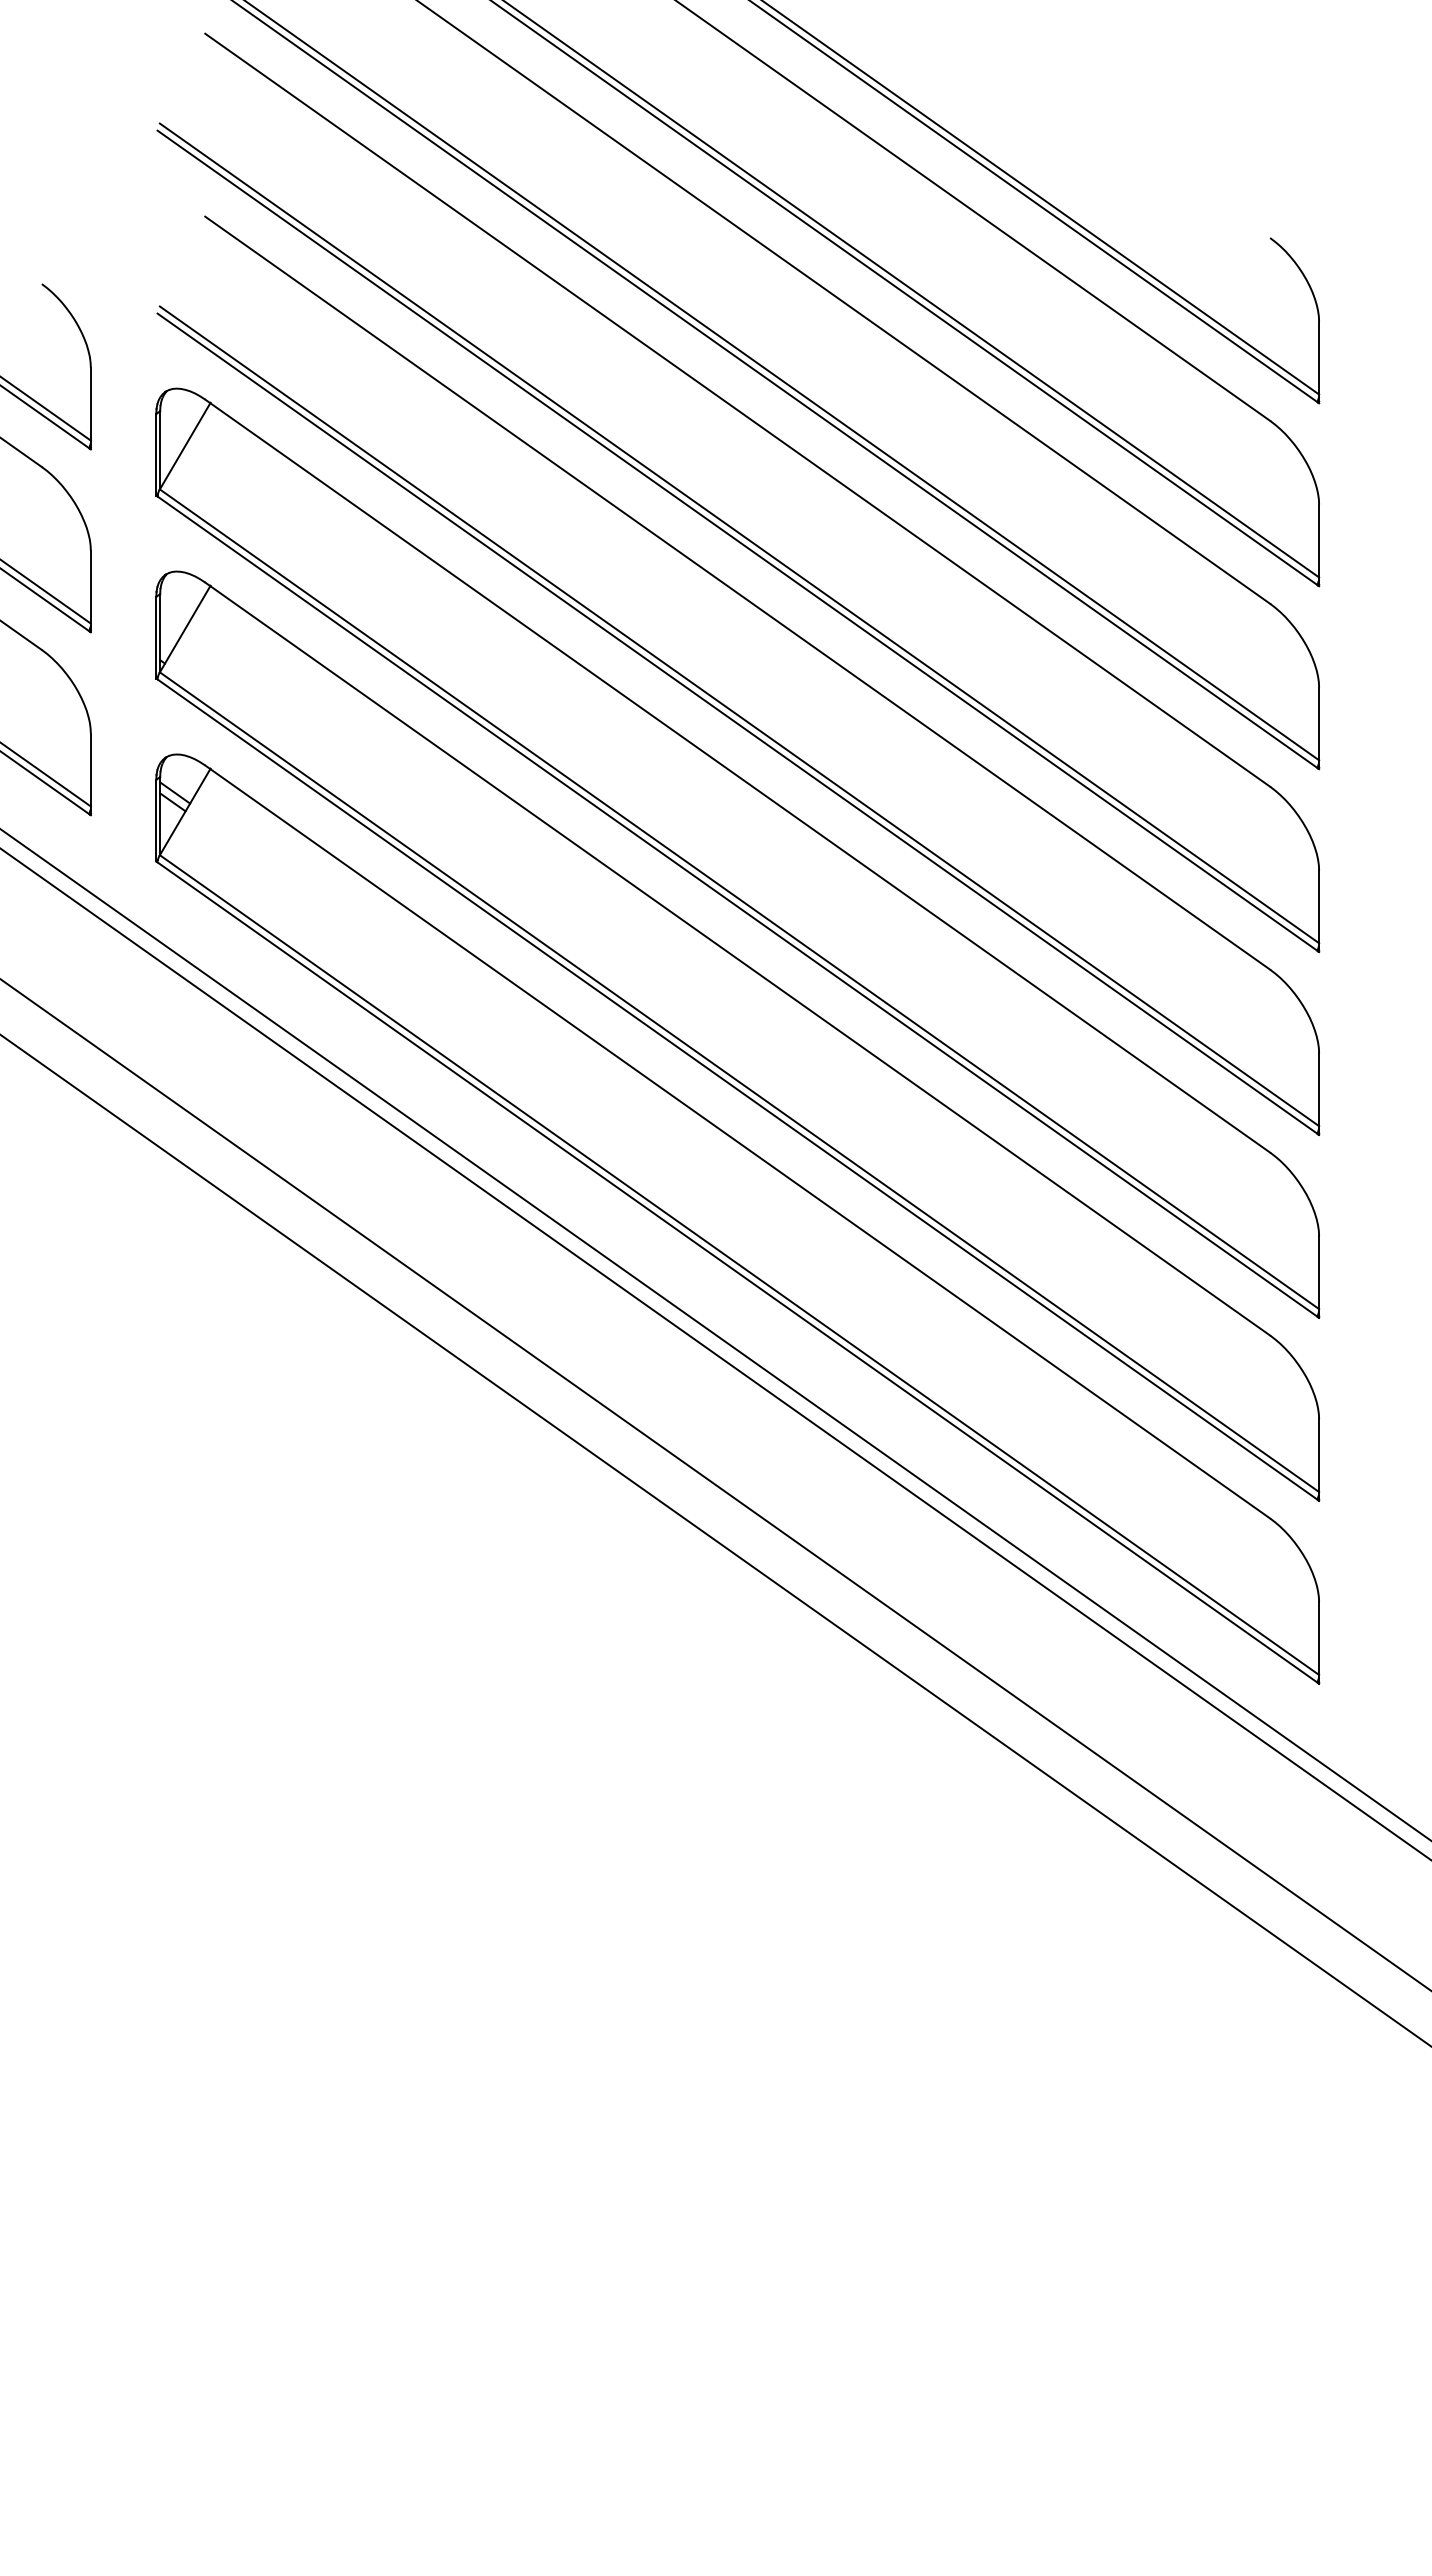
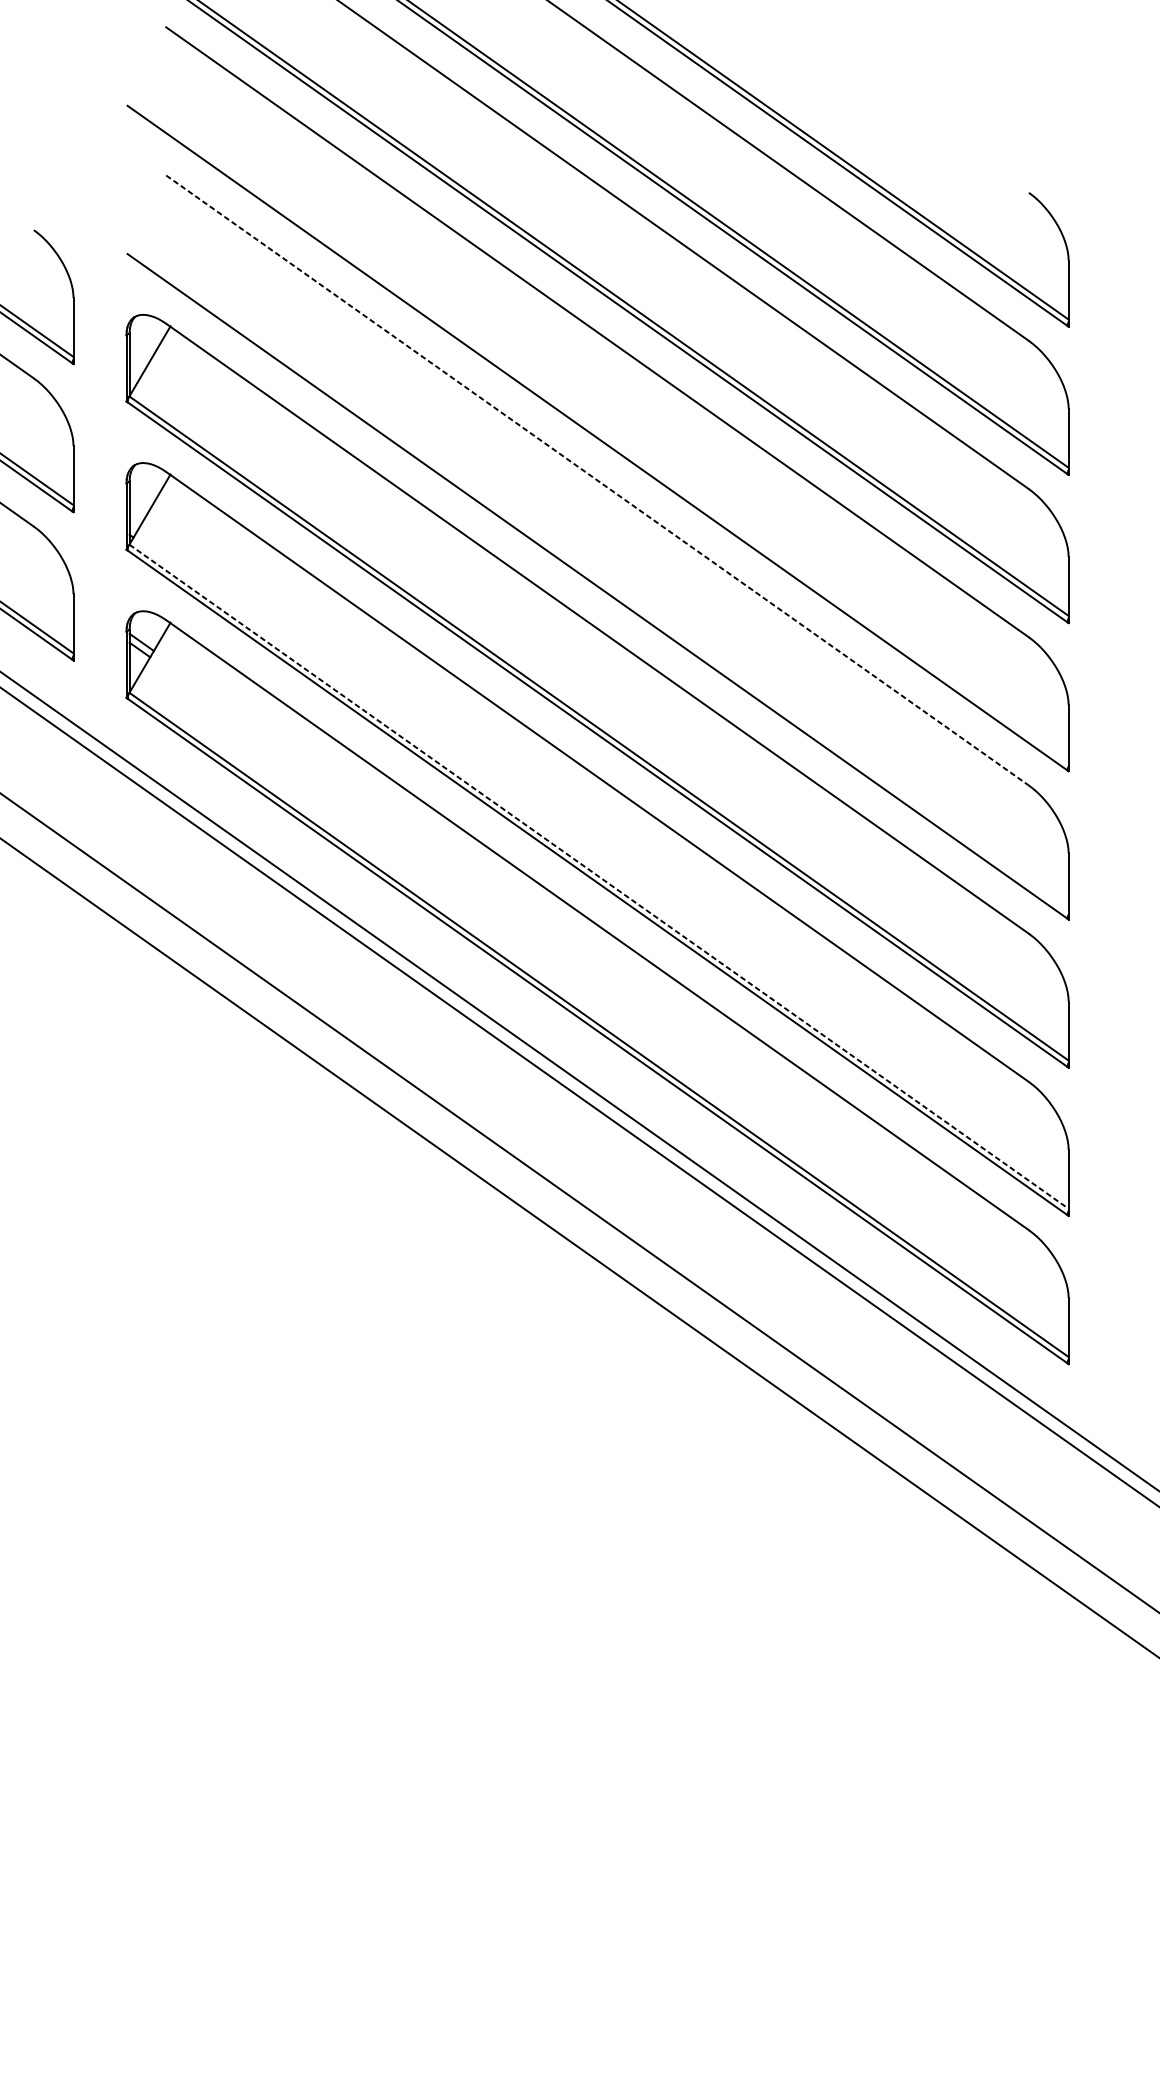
line: (739, 533) -> (599, 432), removed
line: (738, 593) -> (598, 480), solid -> dashed
line: (739, 716) -> (599, 580), removed
line: (739, 1082) -> (599, 877), solid -> dashed

